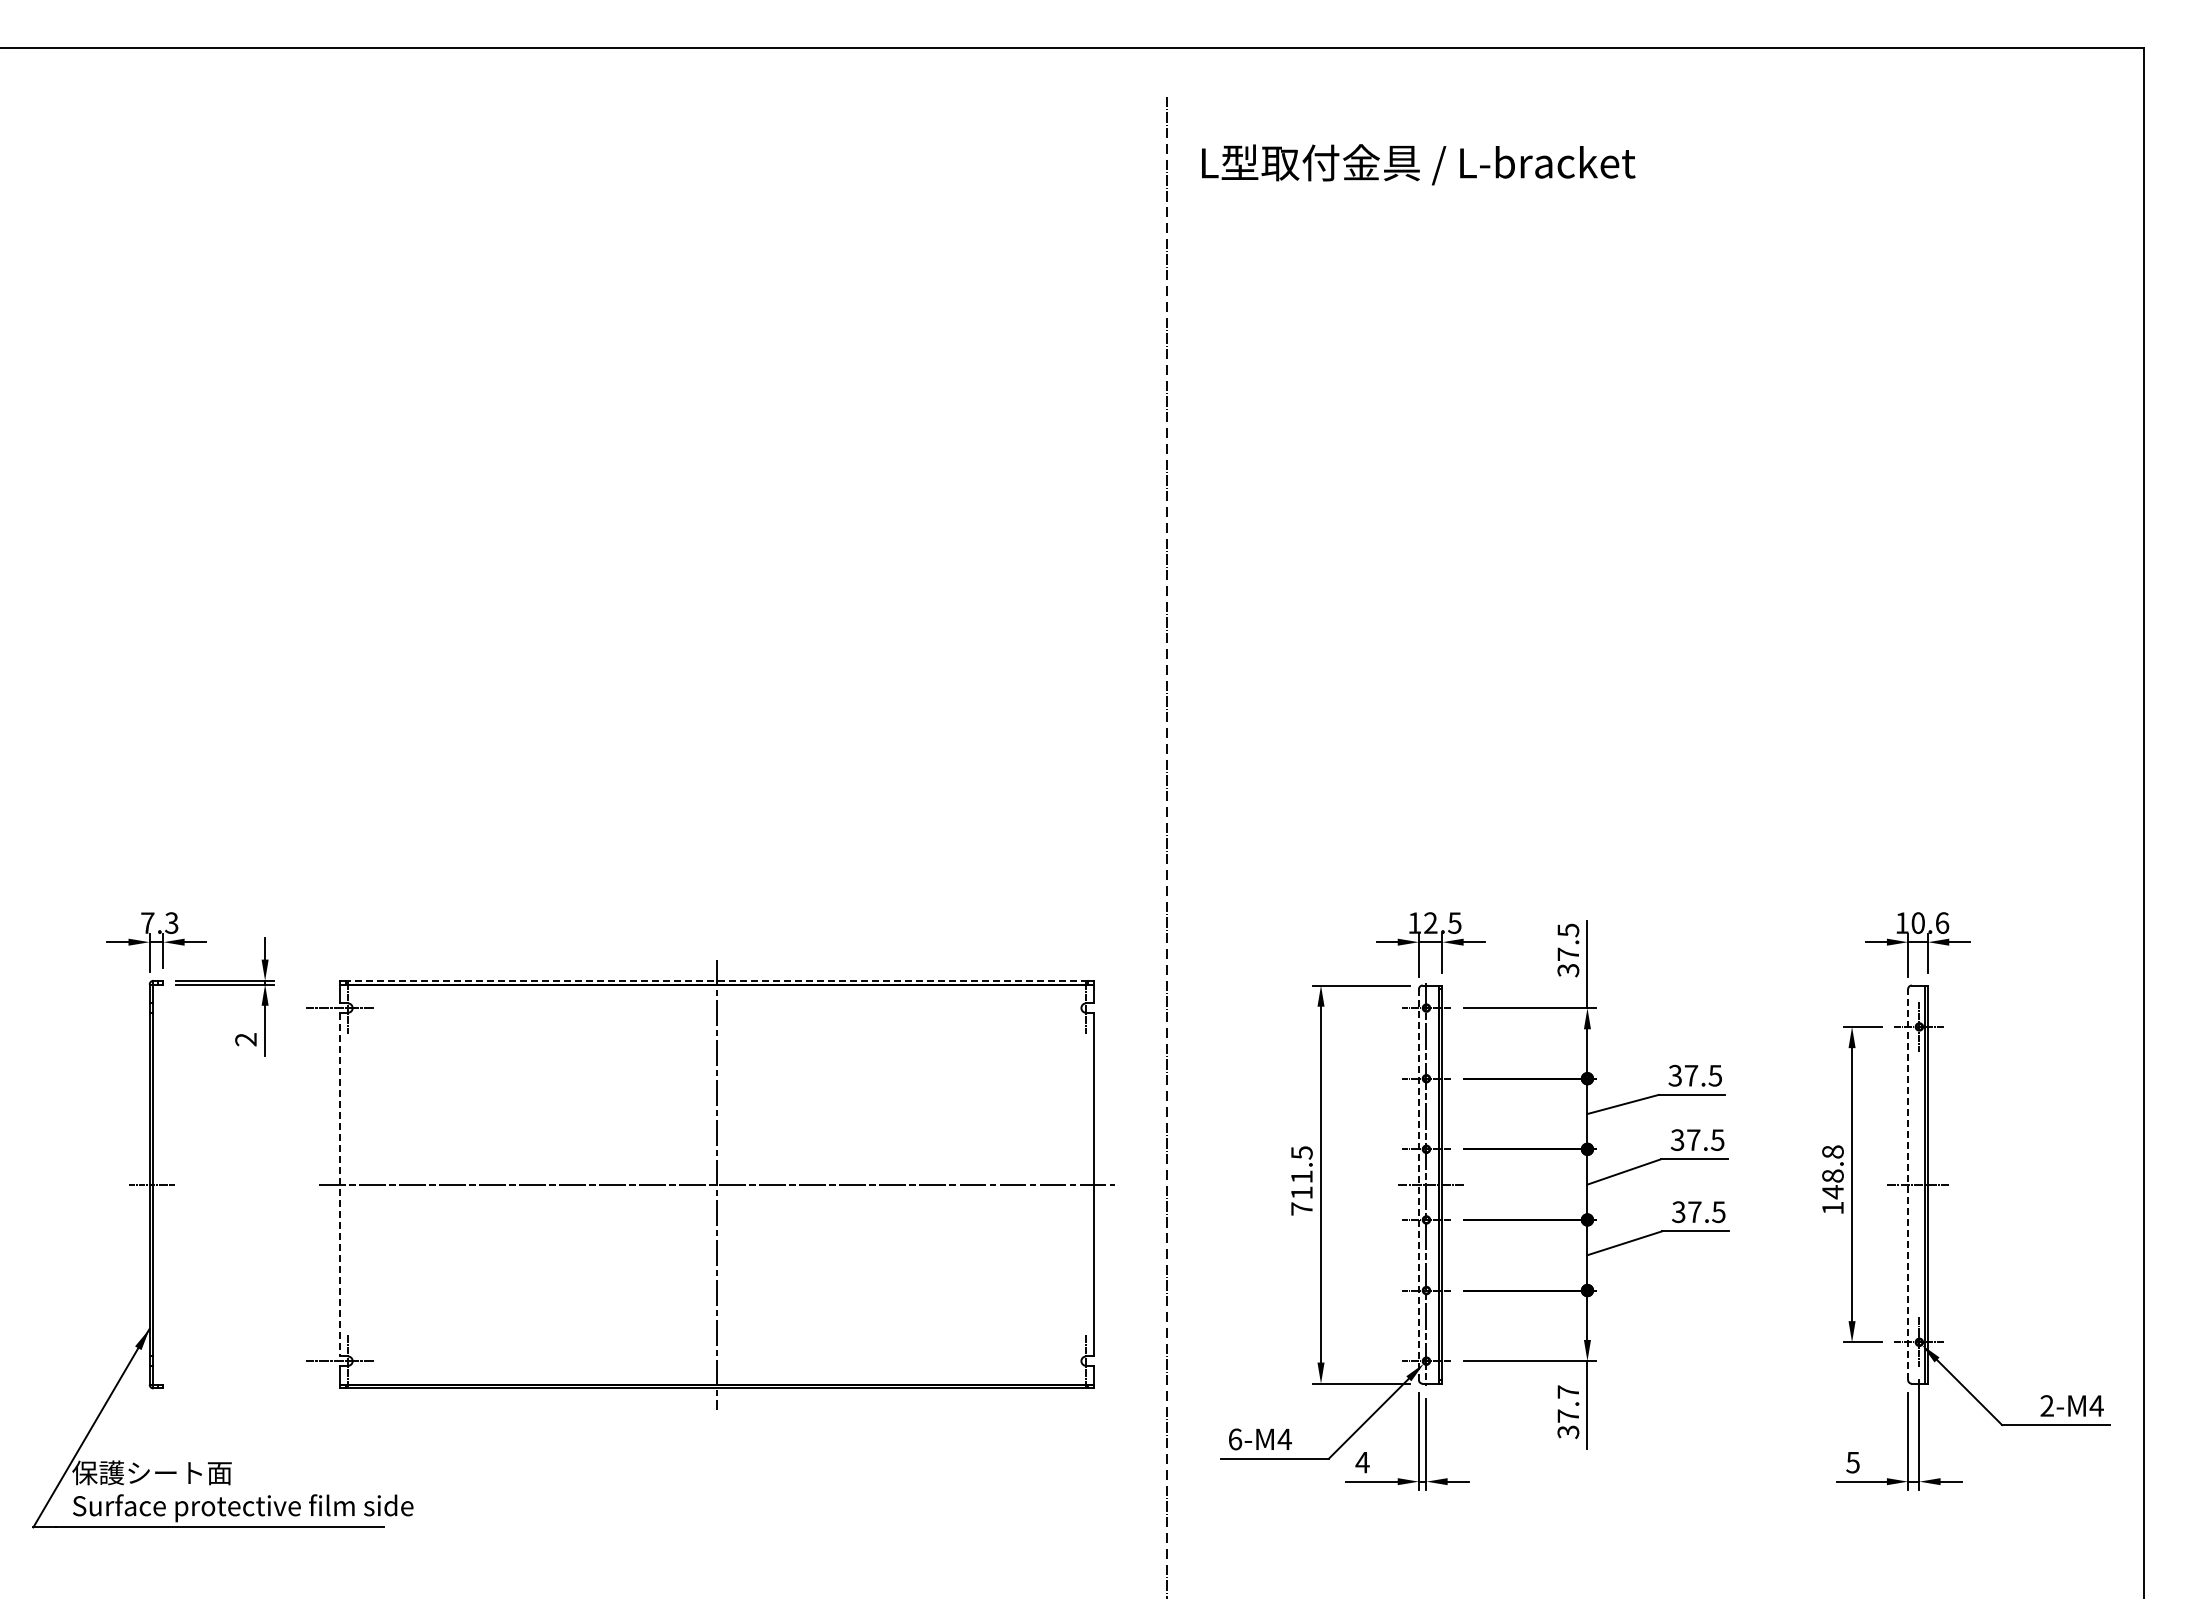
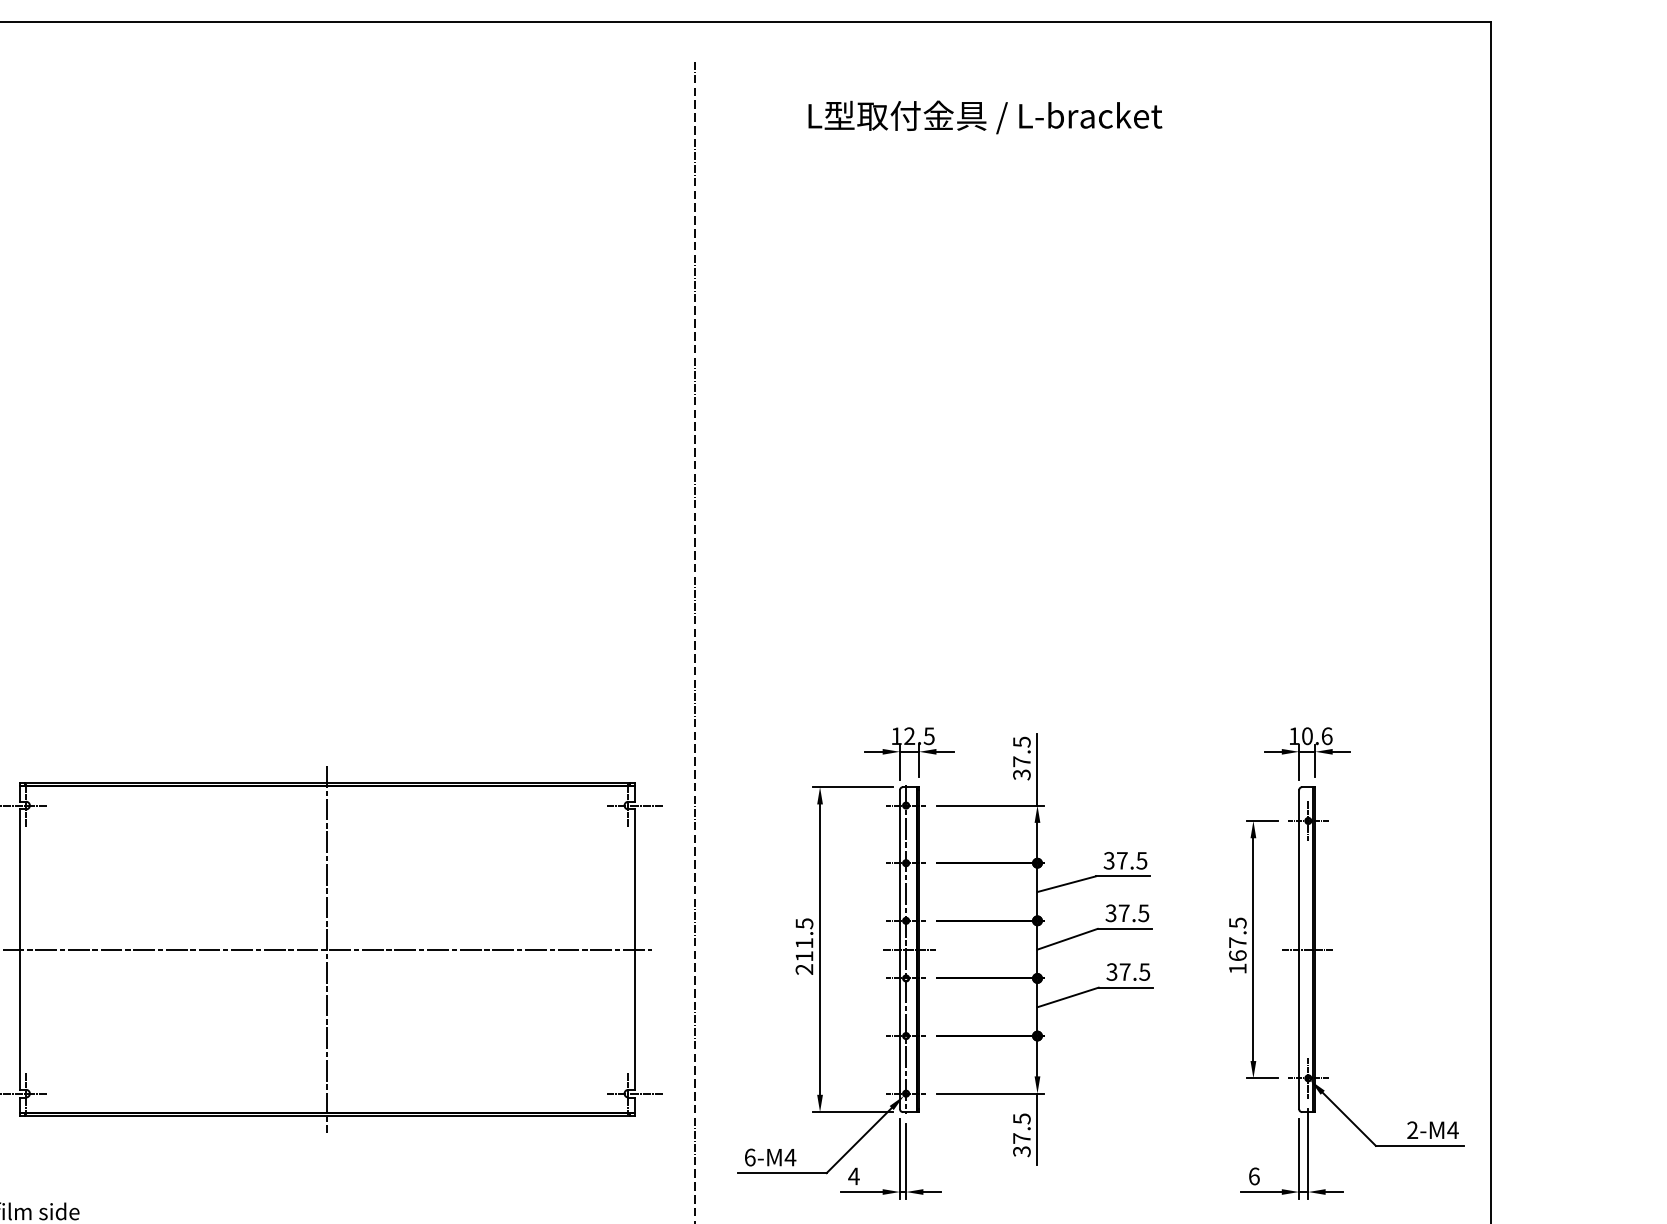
text: (1418, 164) -> (985, 117), moved
line: (717, 980) -> (327, 783), dashed -> solid
line: (1094, 1008) -> (635, 805), added
text: (1832, 1172) -> (1237, 939), 148.8 -> 167.5
line: (340, 1184) -> (19, 949), dashed -> solid
line: (1908, 1184) -> (1299, 949), dashed -> solid
line: (1418, 1185) -> (899, 950), dashed -> solid
text: (1301, 1208) -> (804, 969), 711.5 -> 211.5
line: (1094, 1361) -> (635, 1093), added
text: (1568, 1391) -> (1022, 1118), 37.7 -> 37.5
text: (1852, 1462) -> (1253, 1176), 5 -> 6

